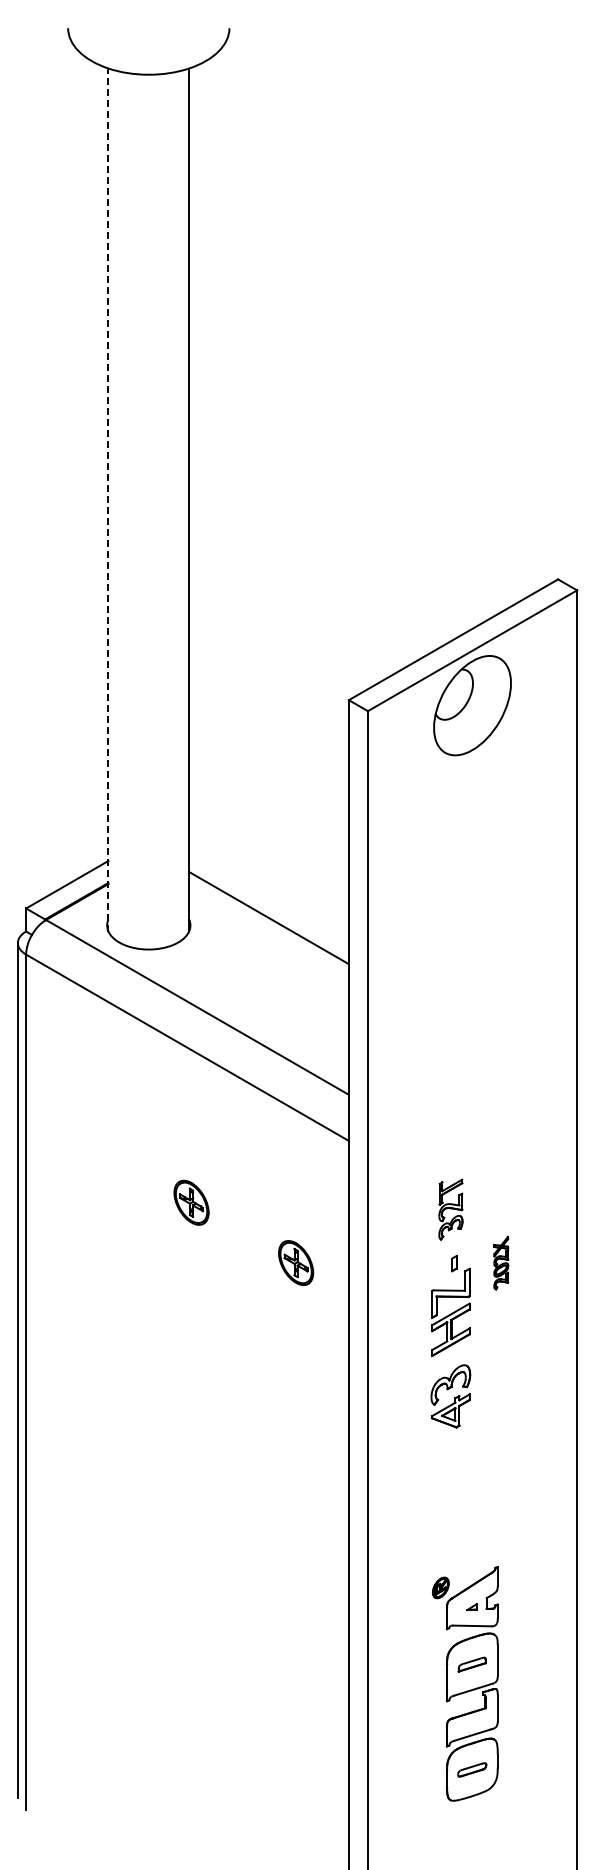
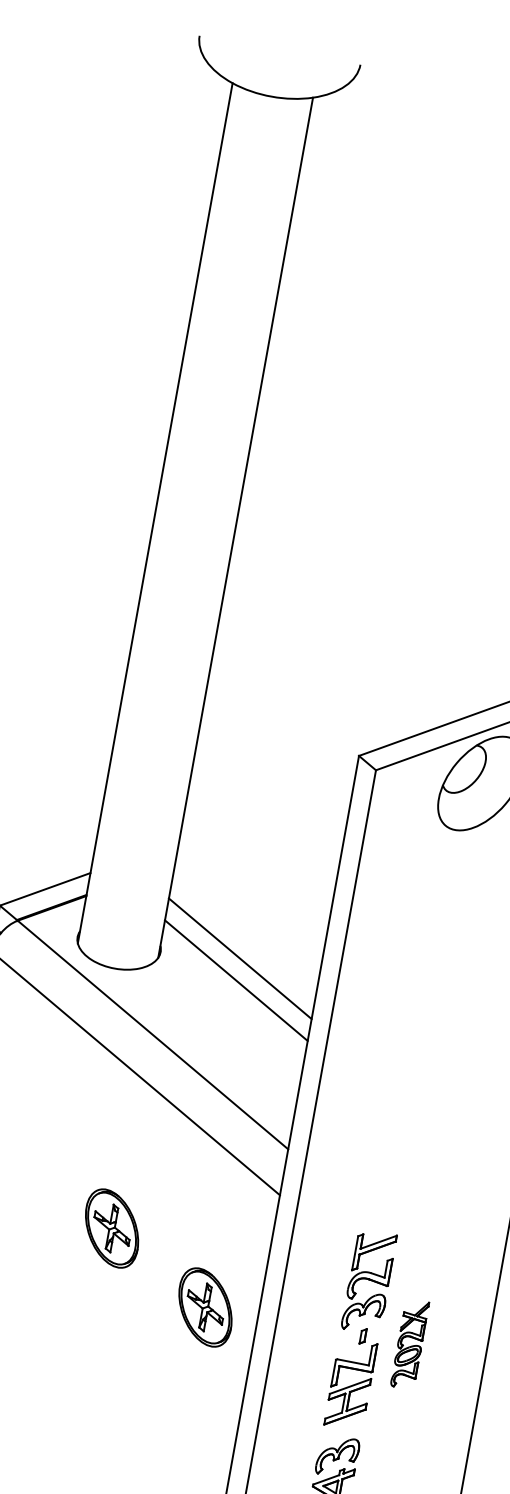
line: (108, 500) -> (155, 513), dashed -> solid
line: (268, 939) -> (235, 980), added
part: (191, 1202) -> (112, 1228), size x1.67
part: (450, 1209) -> (368, 1281), size x1.67
part: (295, 1262) -> (204, 1306), size x1.67
part: (500, 1262) -> (409, 1343), size x1.67

